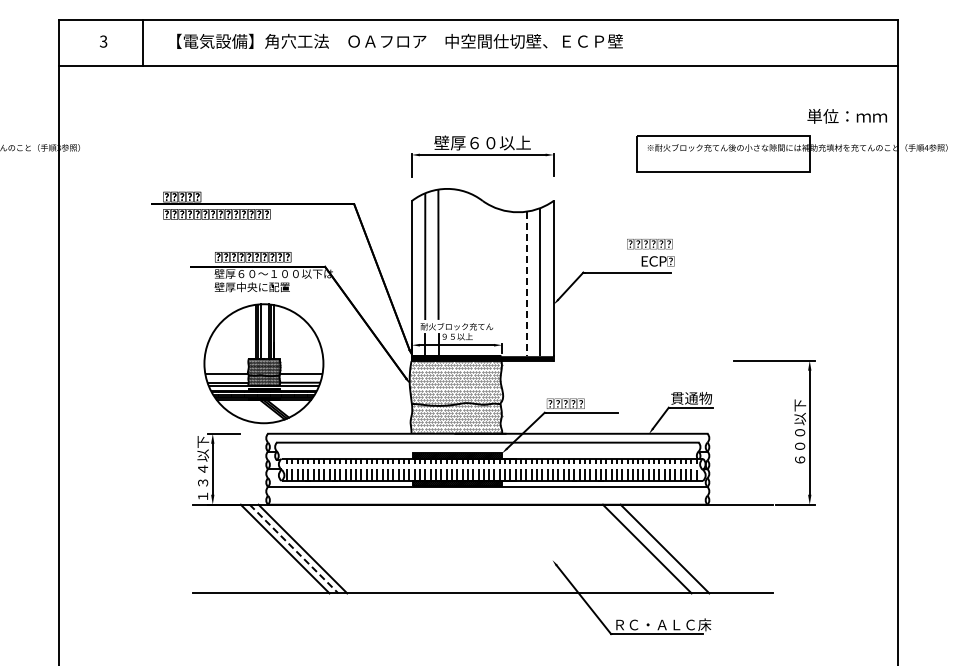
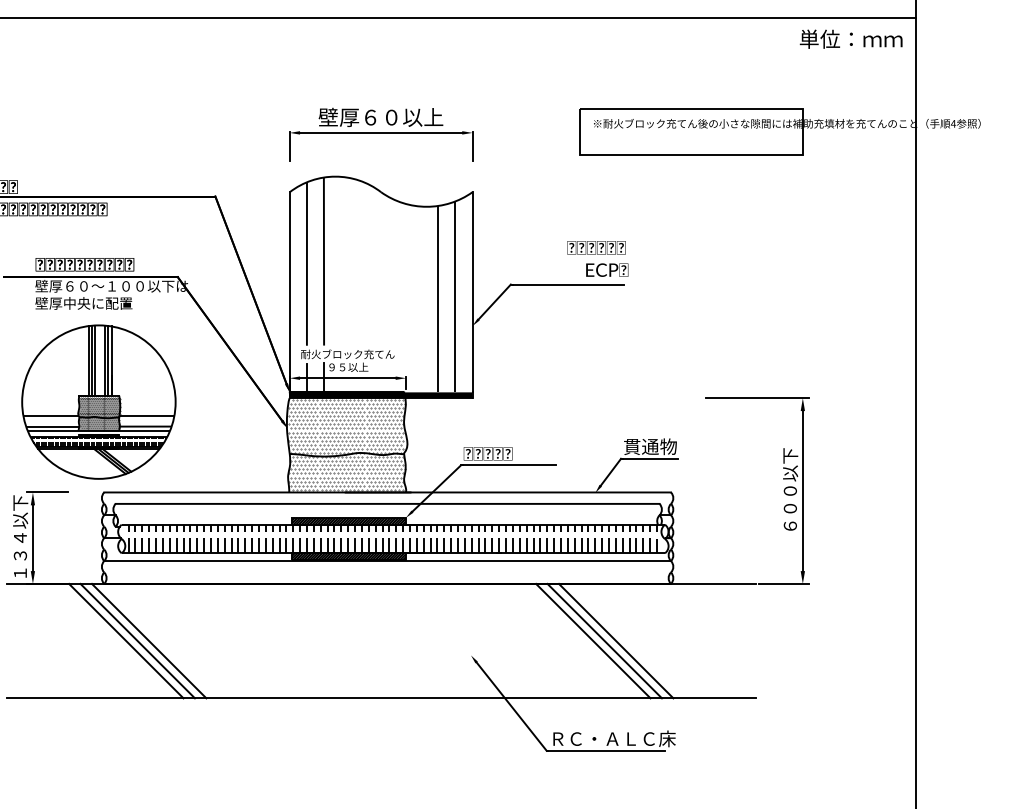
text: (846, 116) -> (850, 39), moved
line: (527, 284) -> (438, 299), dashed -> solid
line: (655, 548) -> (603, 640), added
line: (294, 549) -> (138, 641), dashed -> solid

